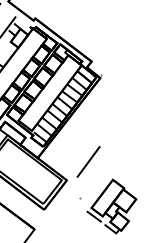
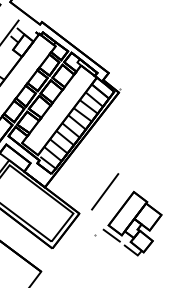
part: (111, 206) -> (132, 223), moved

